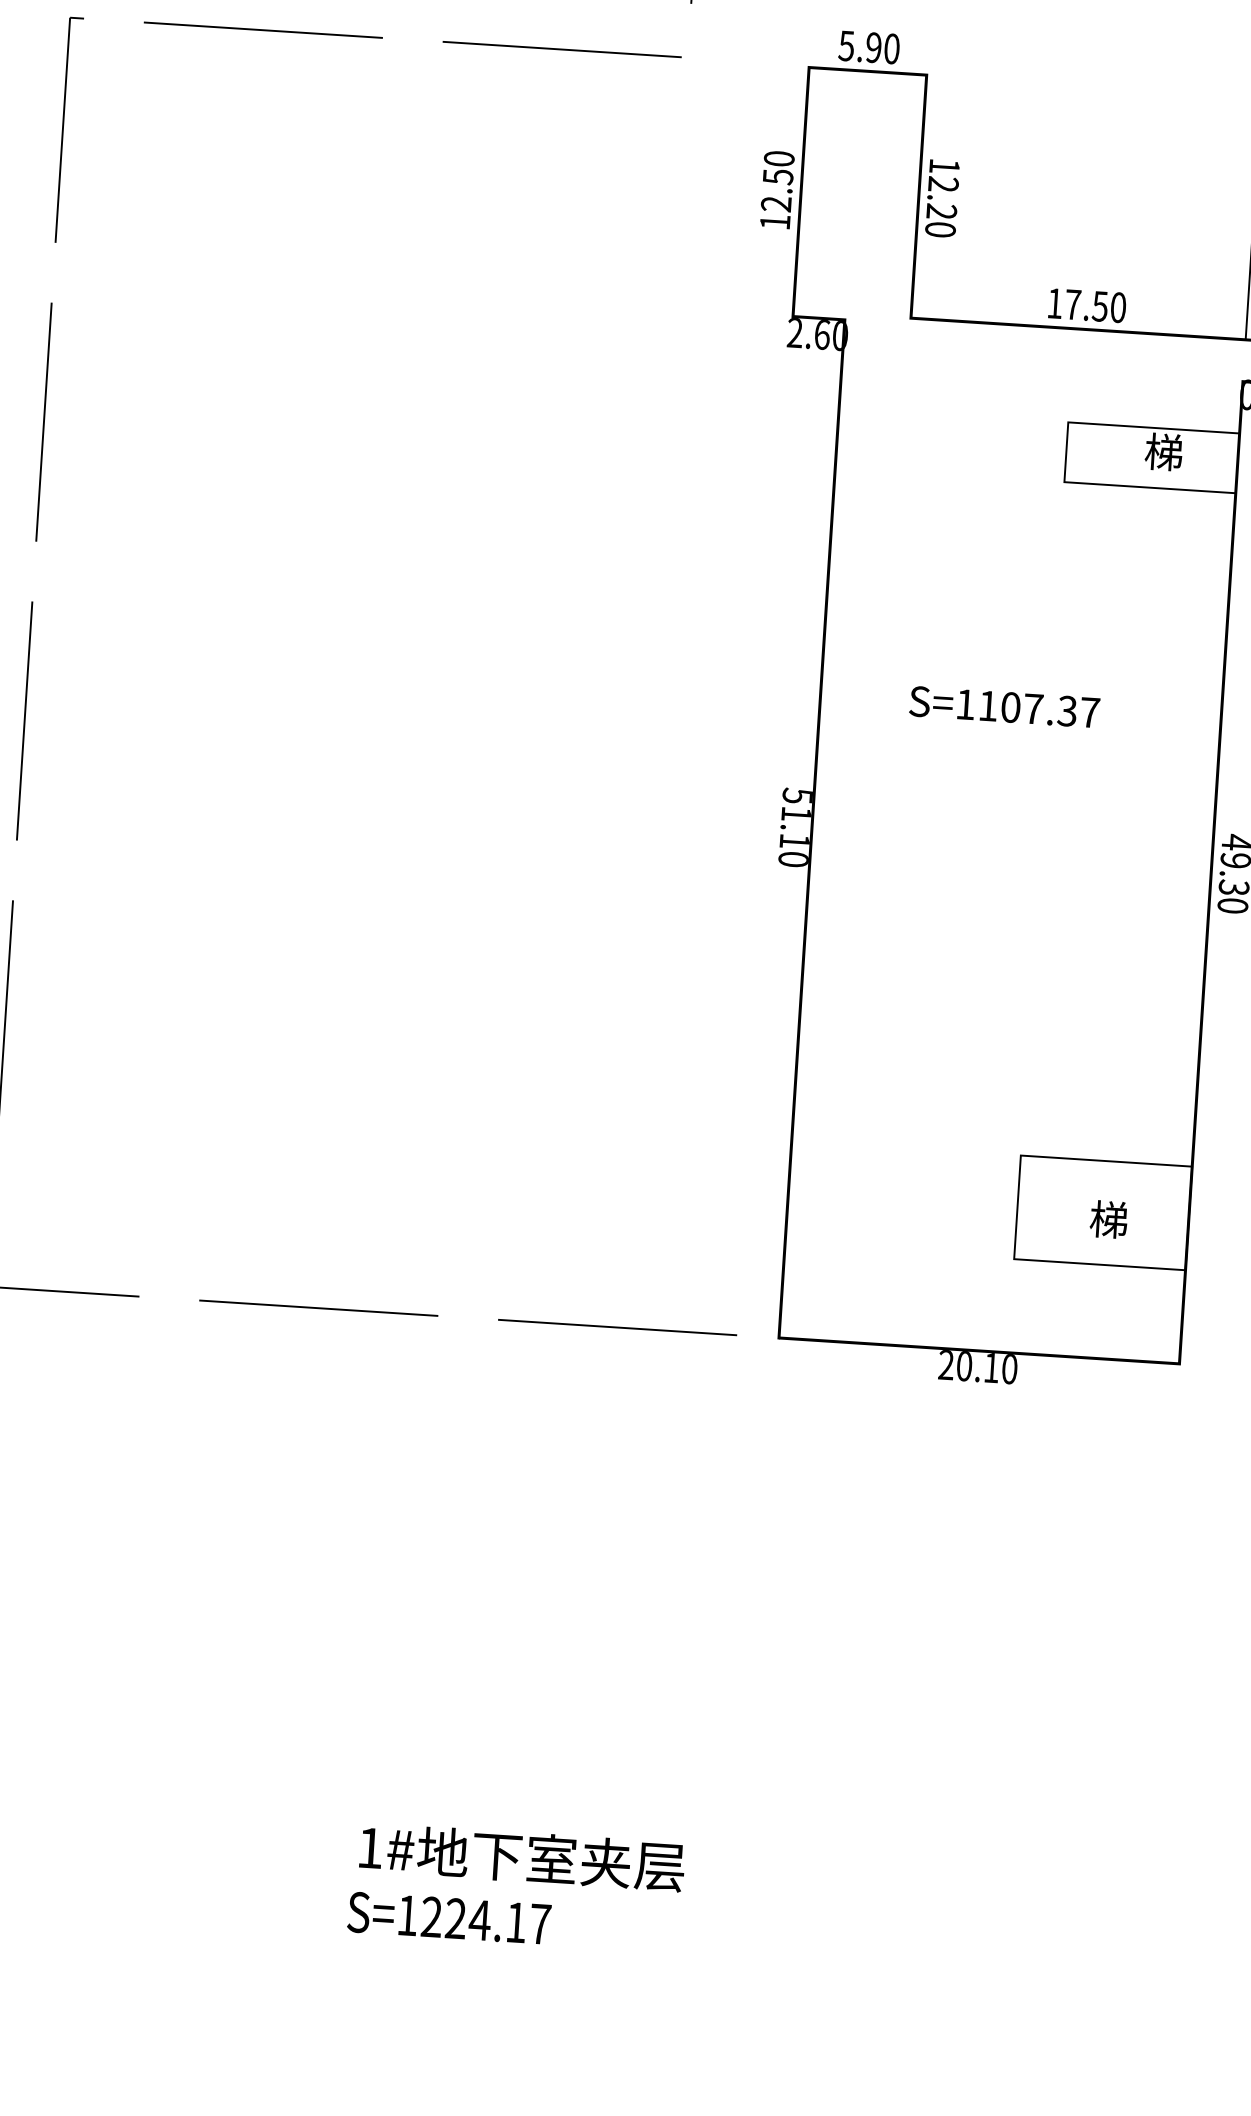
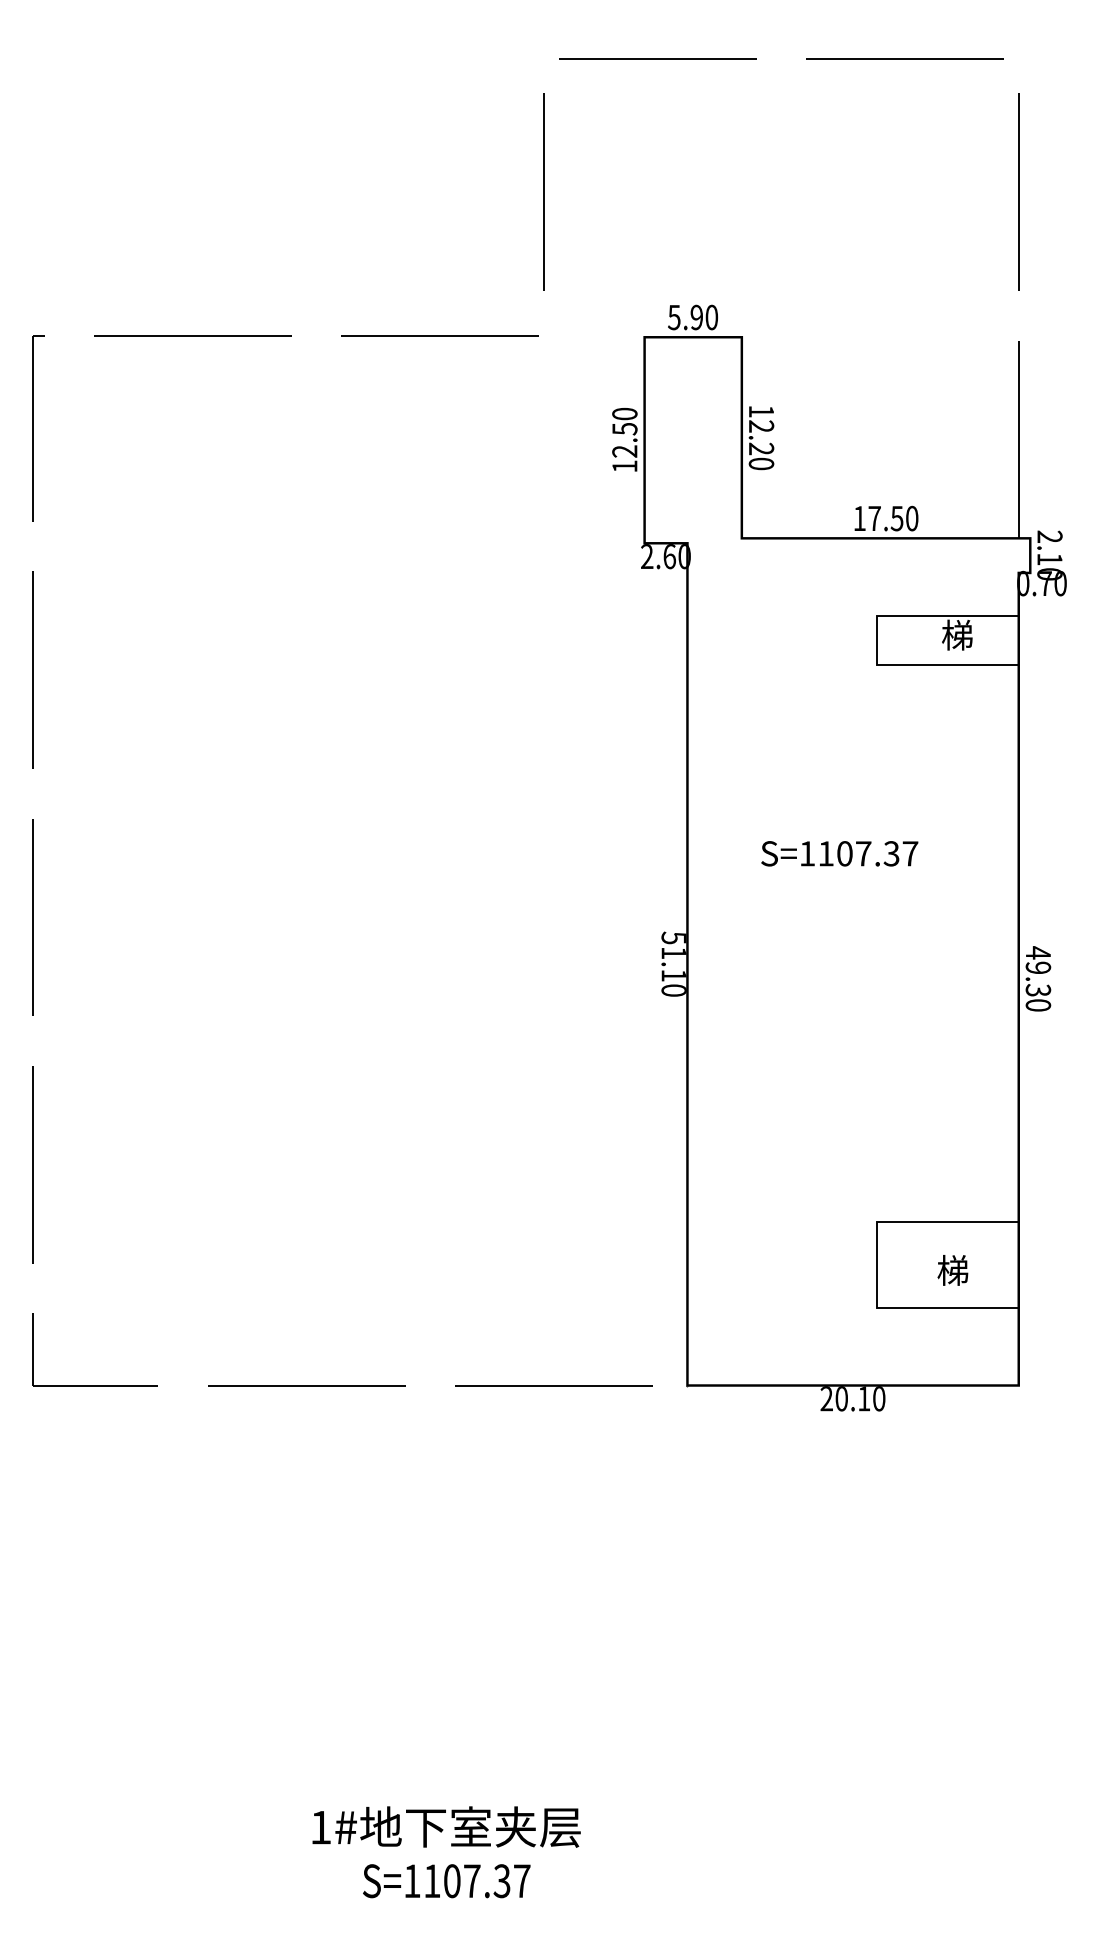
text: (522, 1856) -> (446, 1826), moved
text: (474, 1920) -> (467, 1881), S=1224.17 -> S=1107.37

